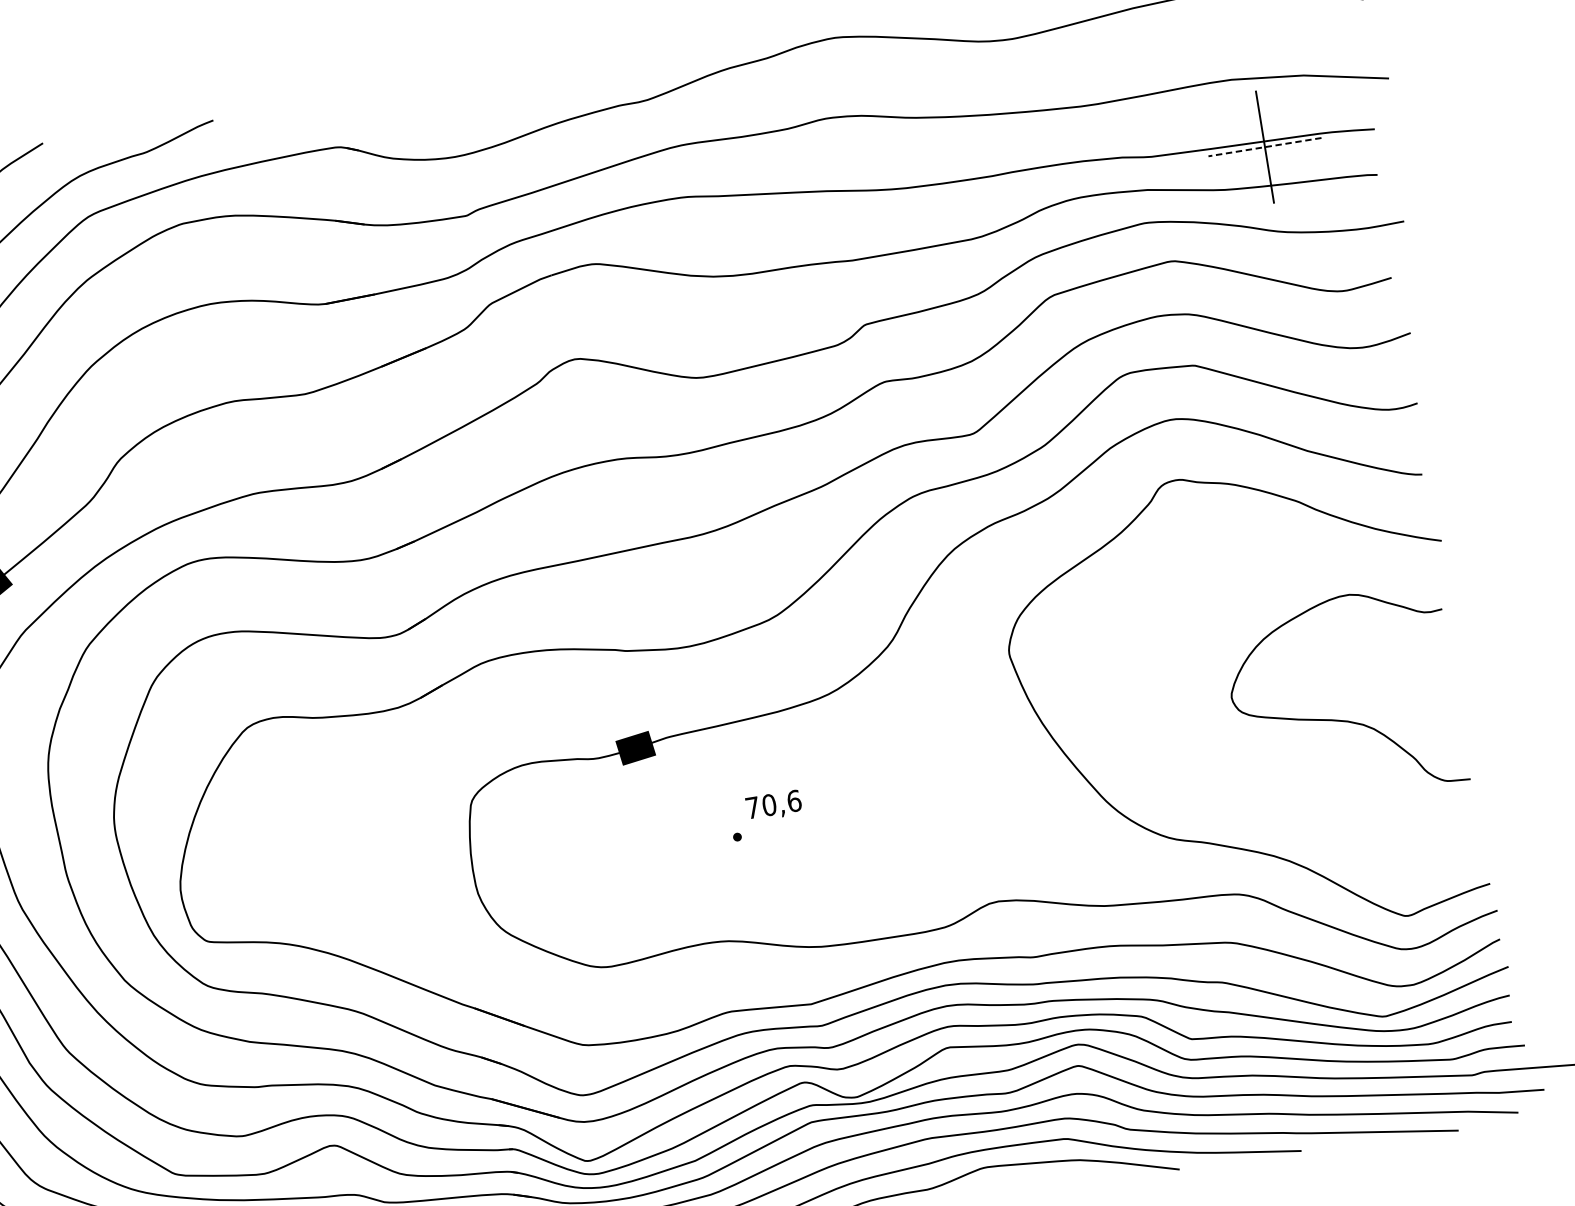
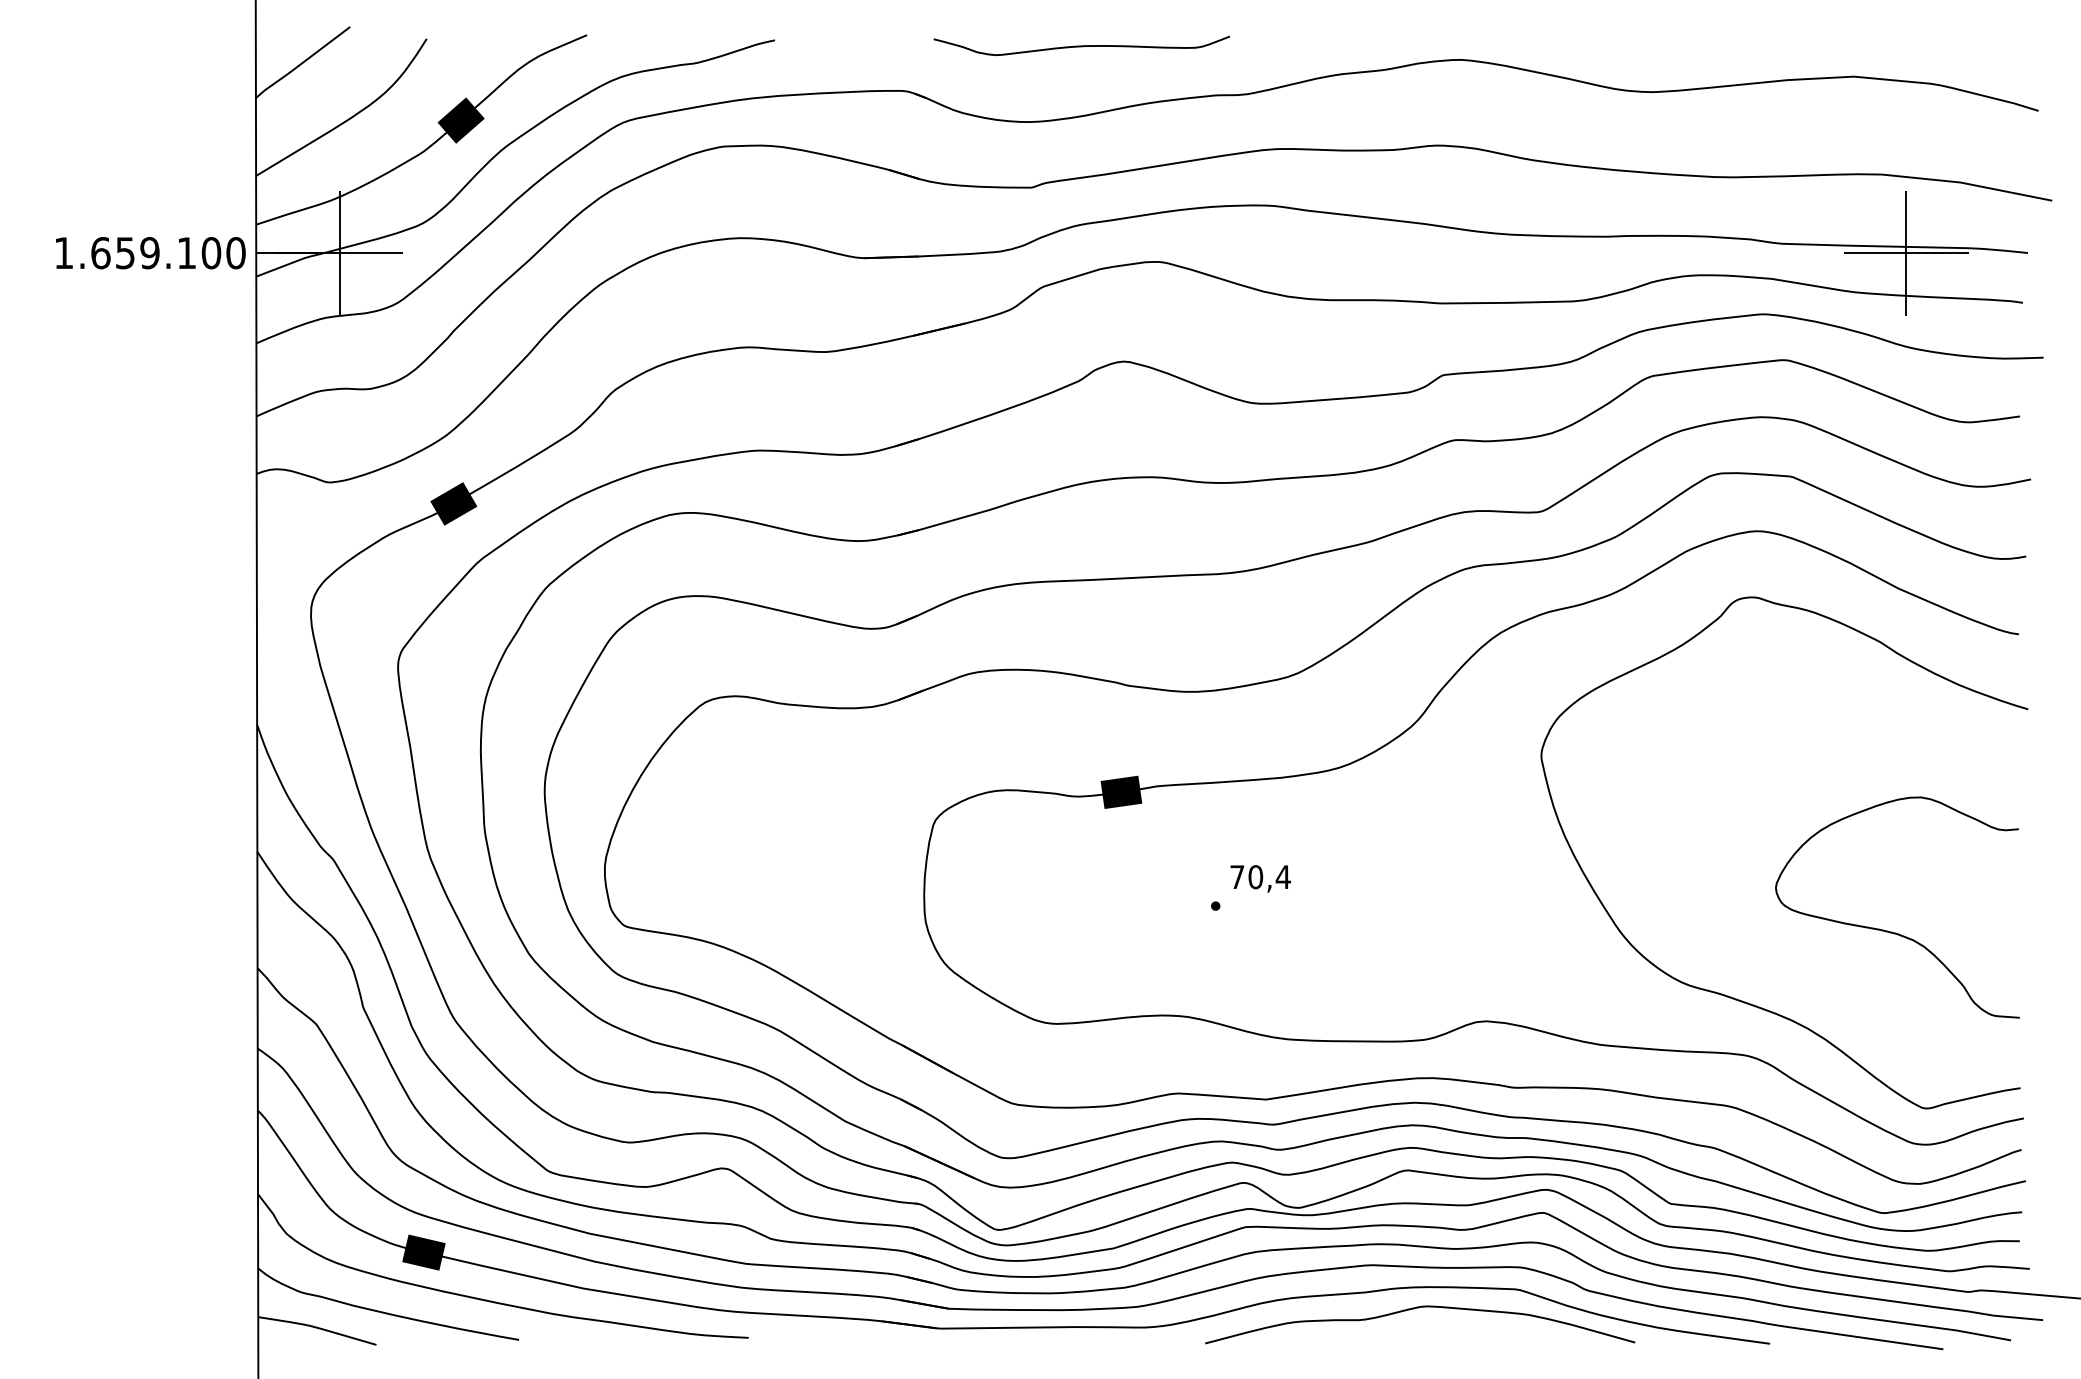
curve: (490, 80) -> (1081, 45), added
line: (1265, 147) -> (1906, 253), dashed -> solid
curve: (1342, 720) -> (1891, 931), moved
text: (794, 801) -> (1283, 877), 70,6 -> 70,4

